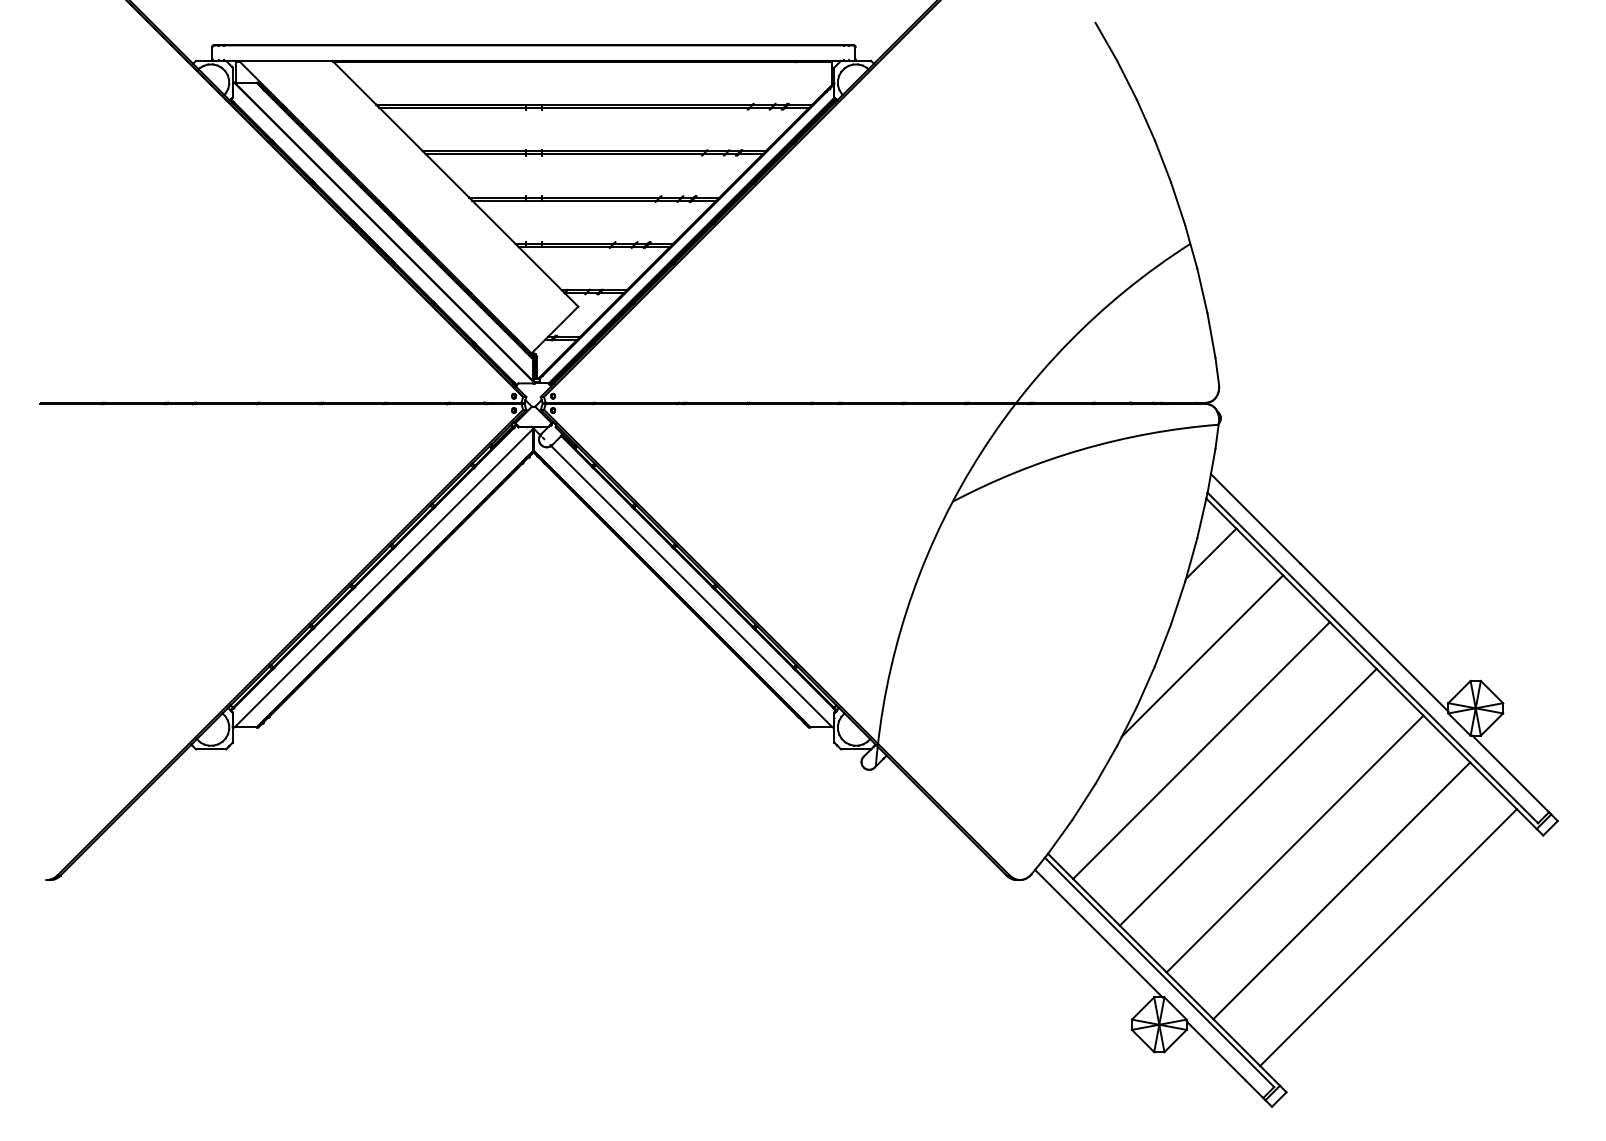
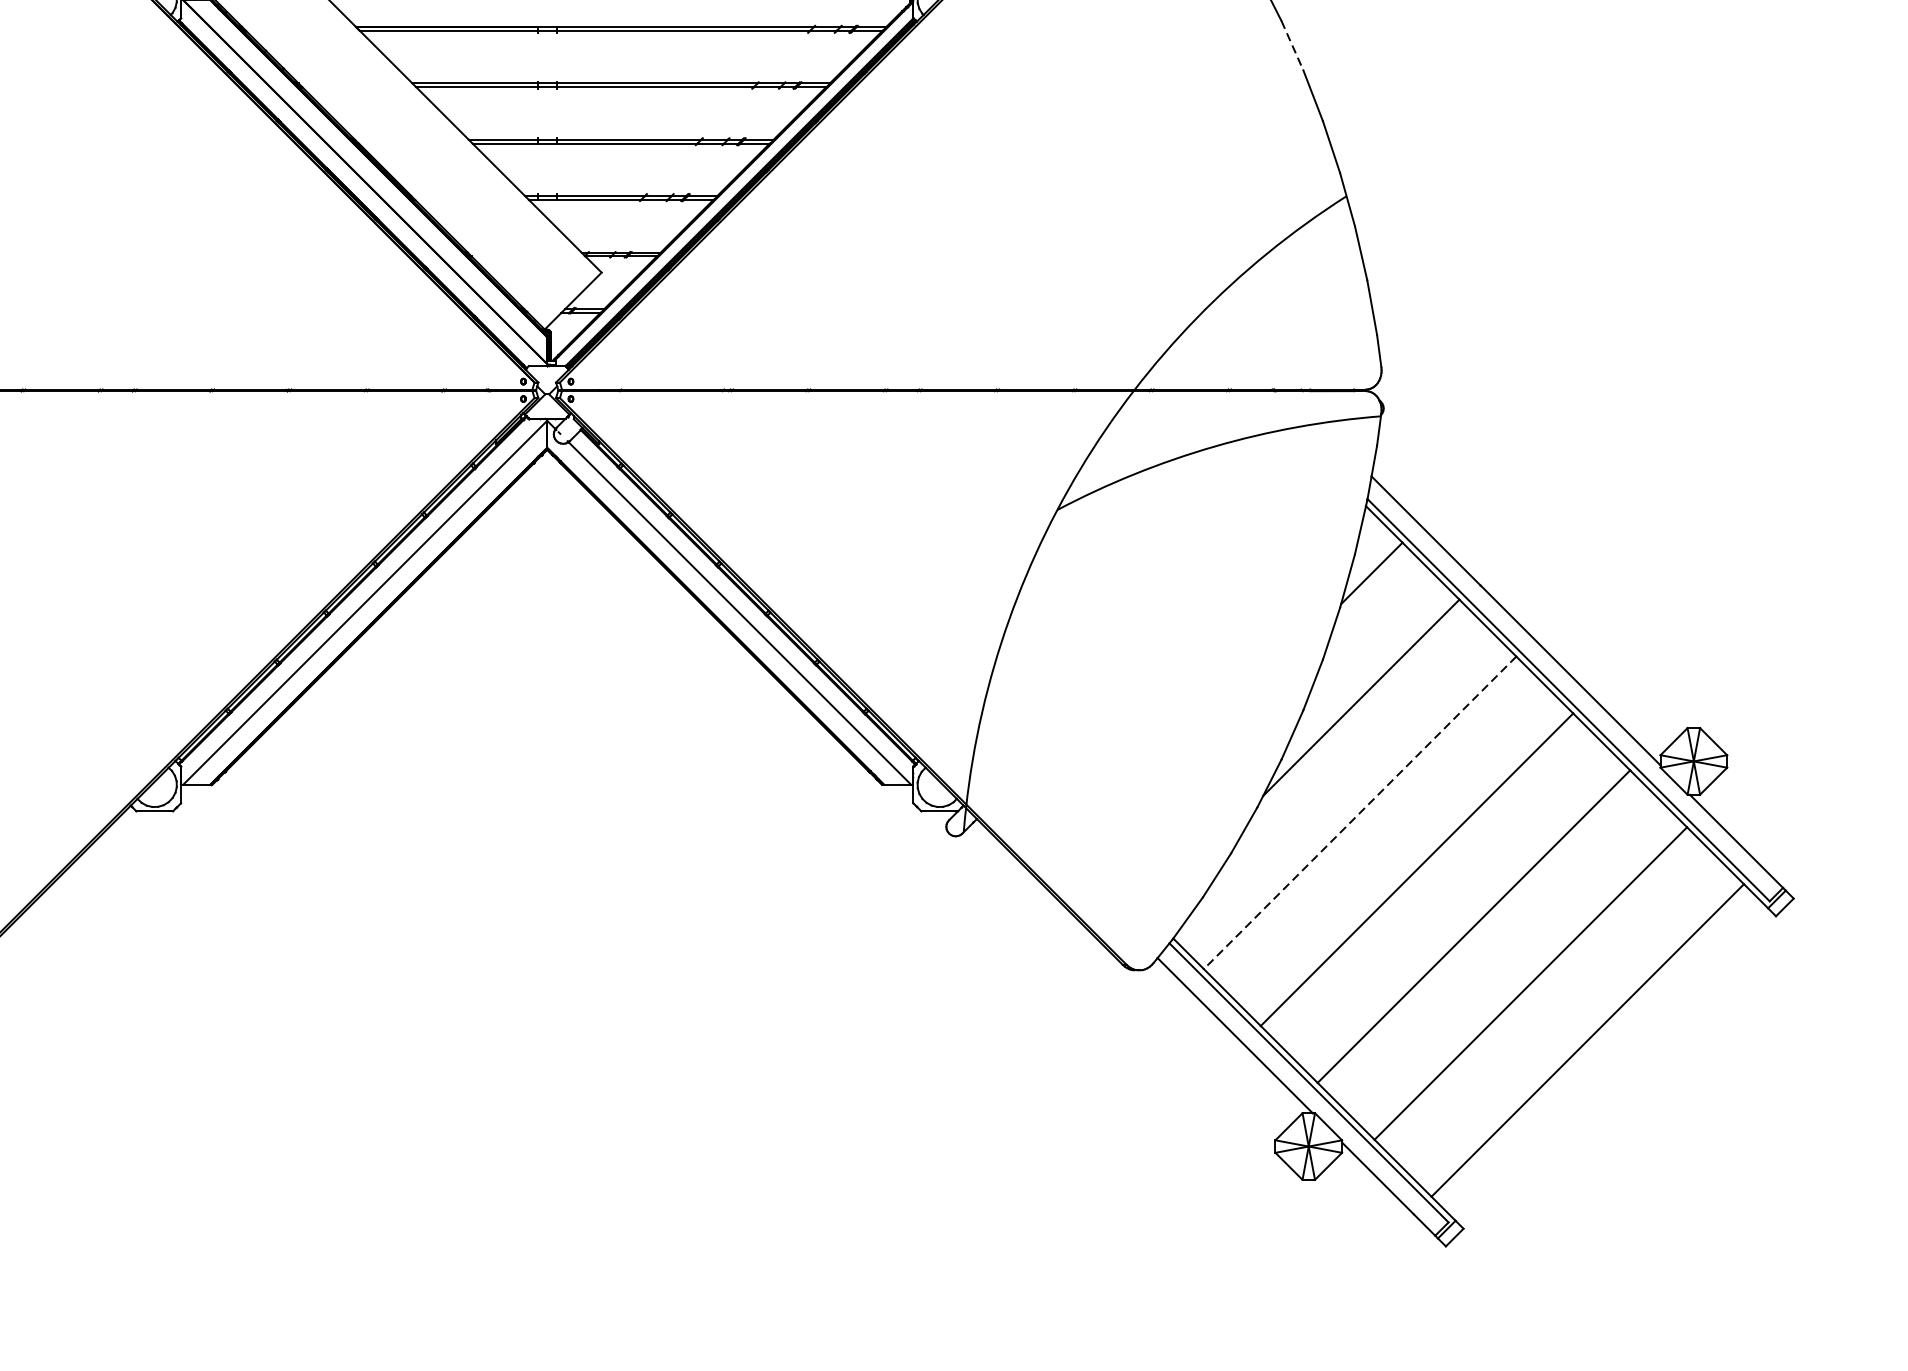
line: (1146, 120) -> (1293, 46), solid -> dashed
line: (1201, 750) -> (1360, 812), solid -> dashed

